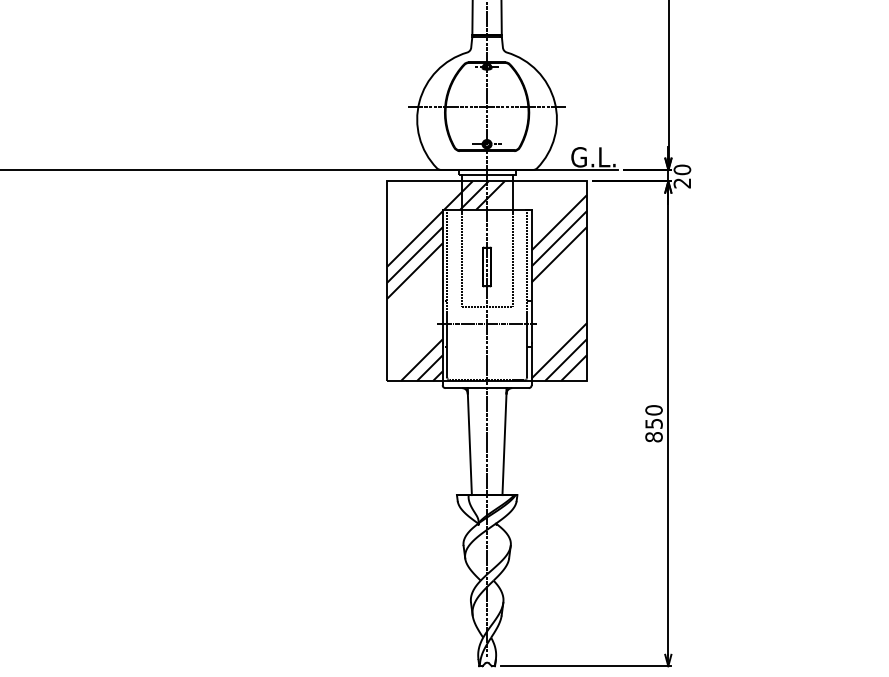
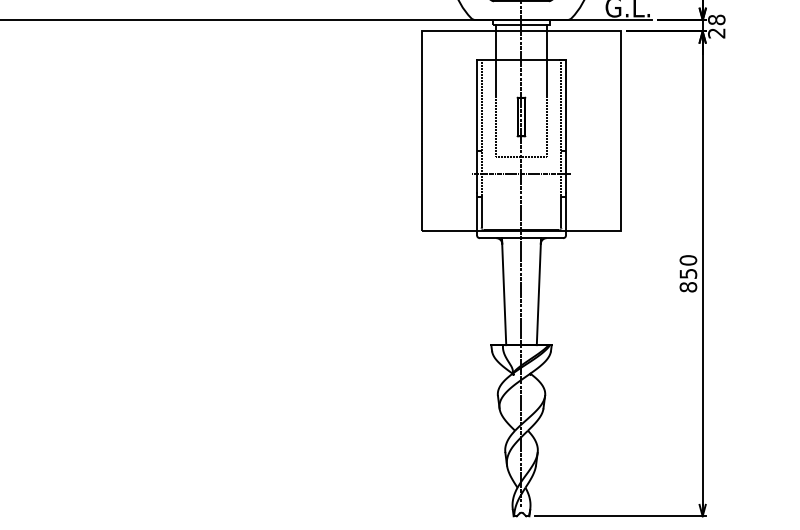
text: (682, 169) -> (716, 19), 20 -> 28
hatch: (487, 281) -> (521, 131), removed

